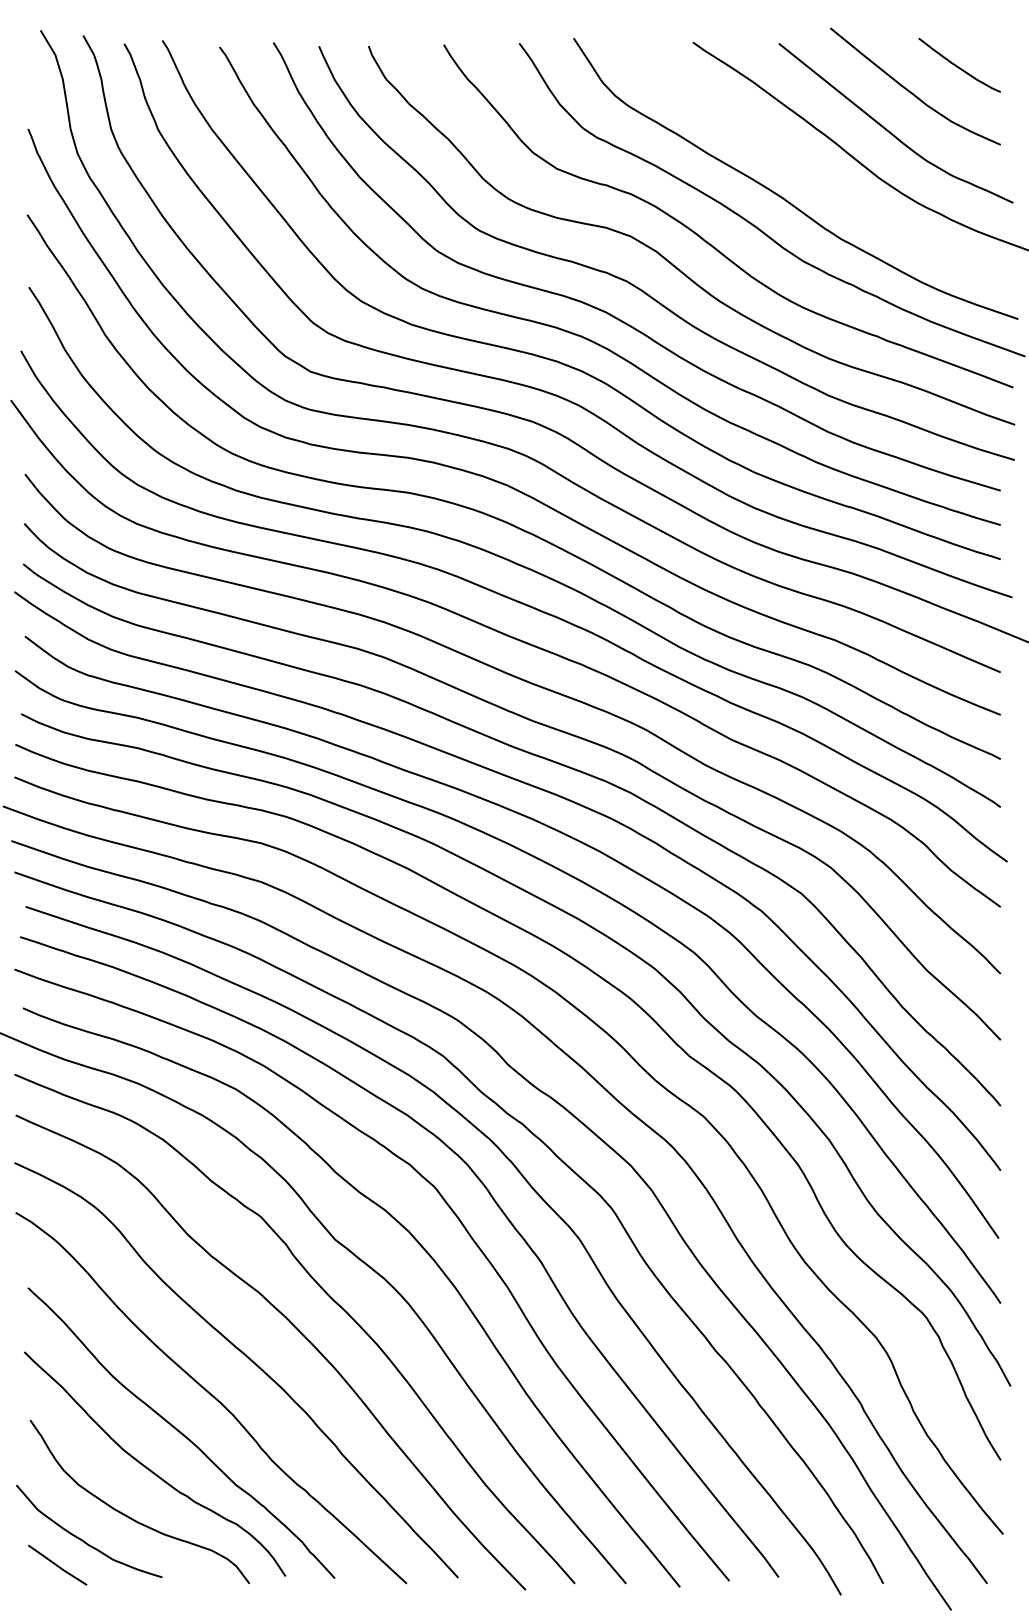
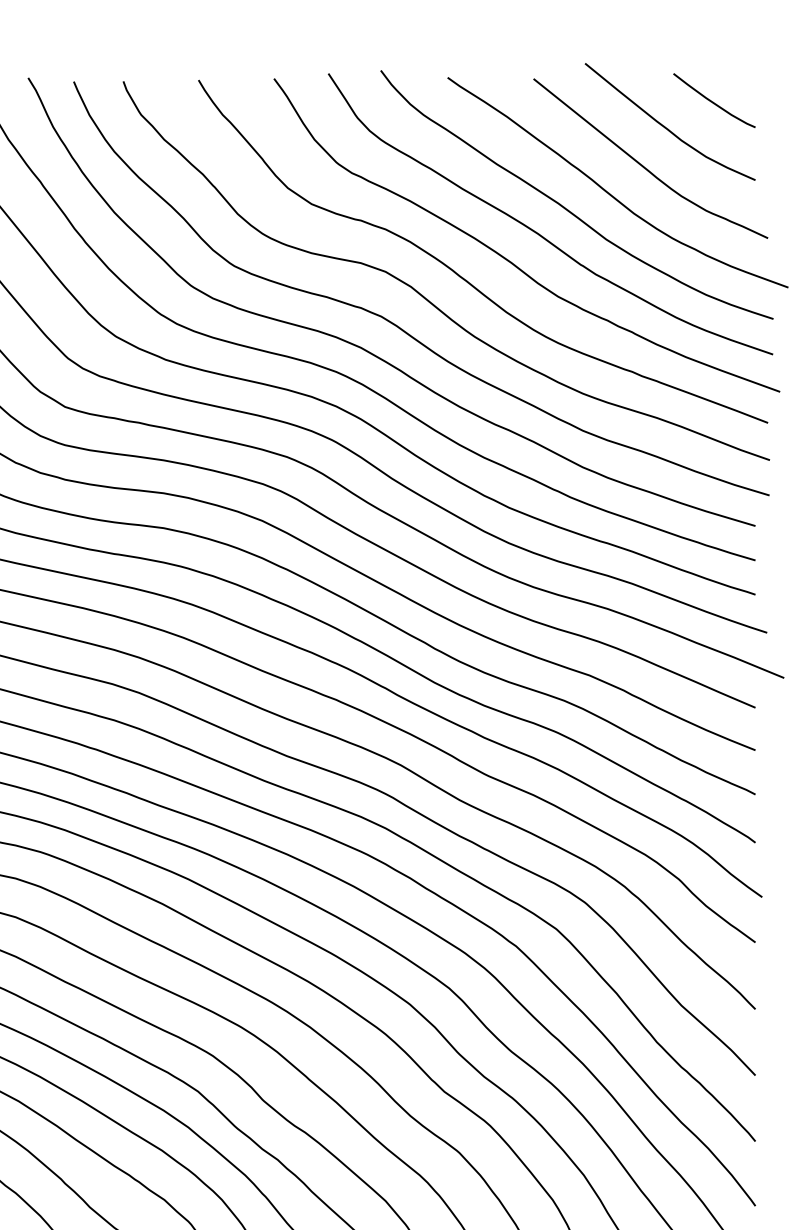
curve: (811, 172) -> (566, 207), added

